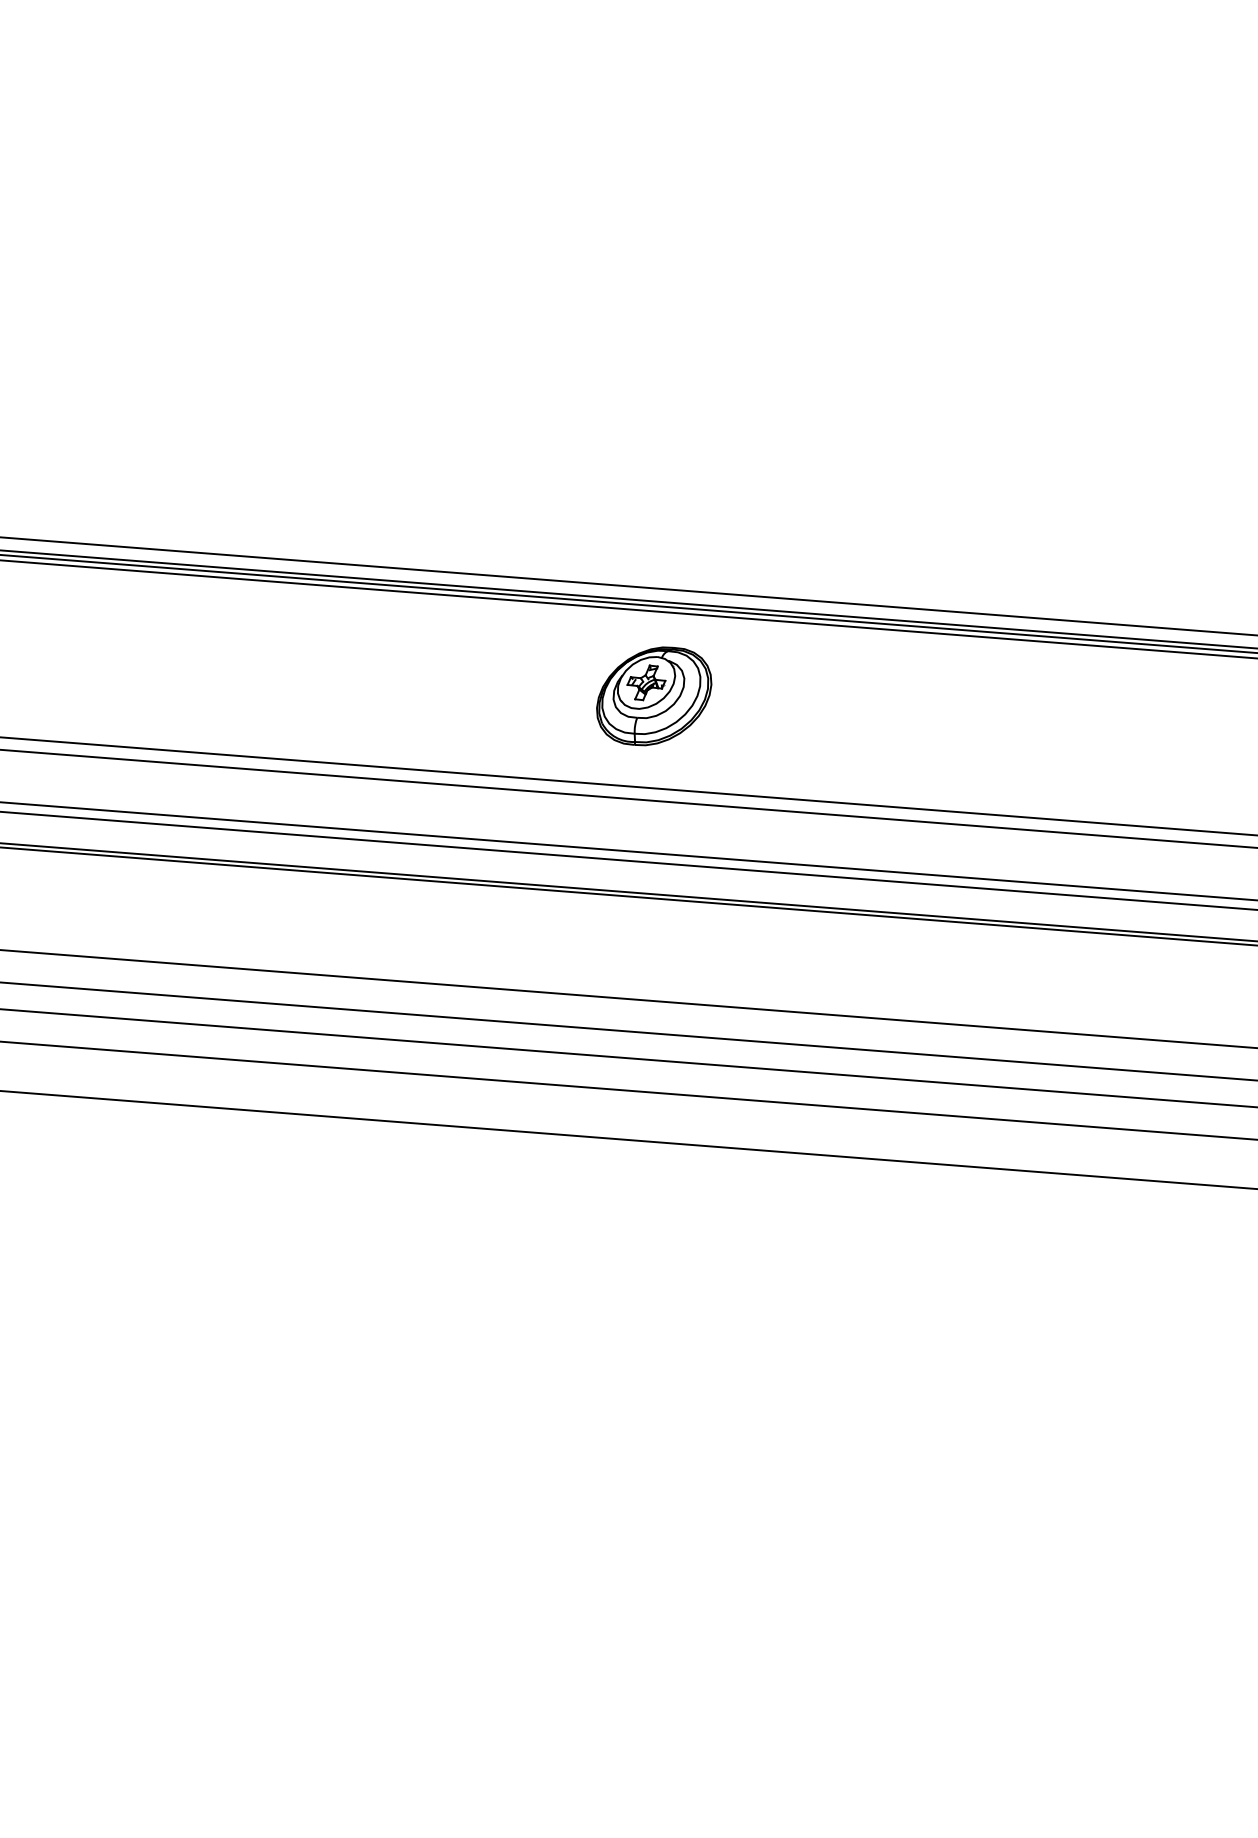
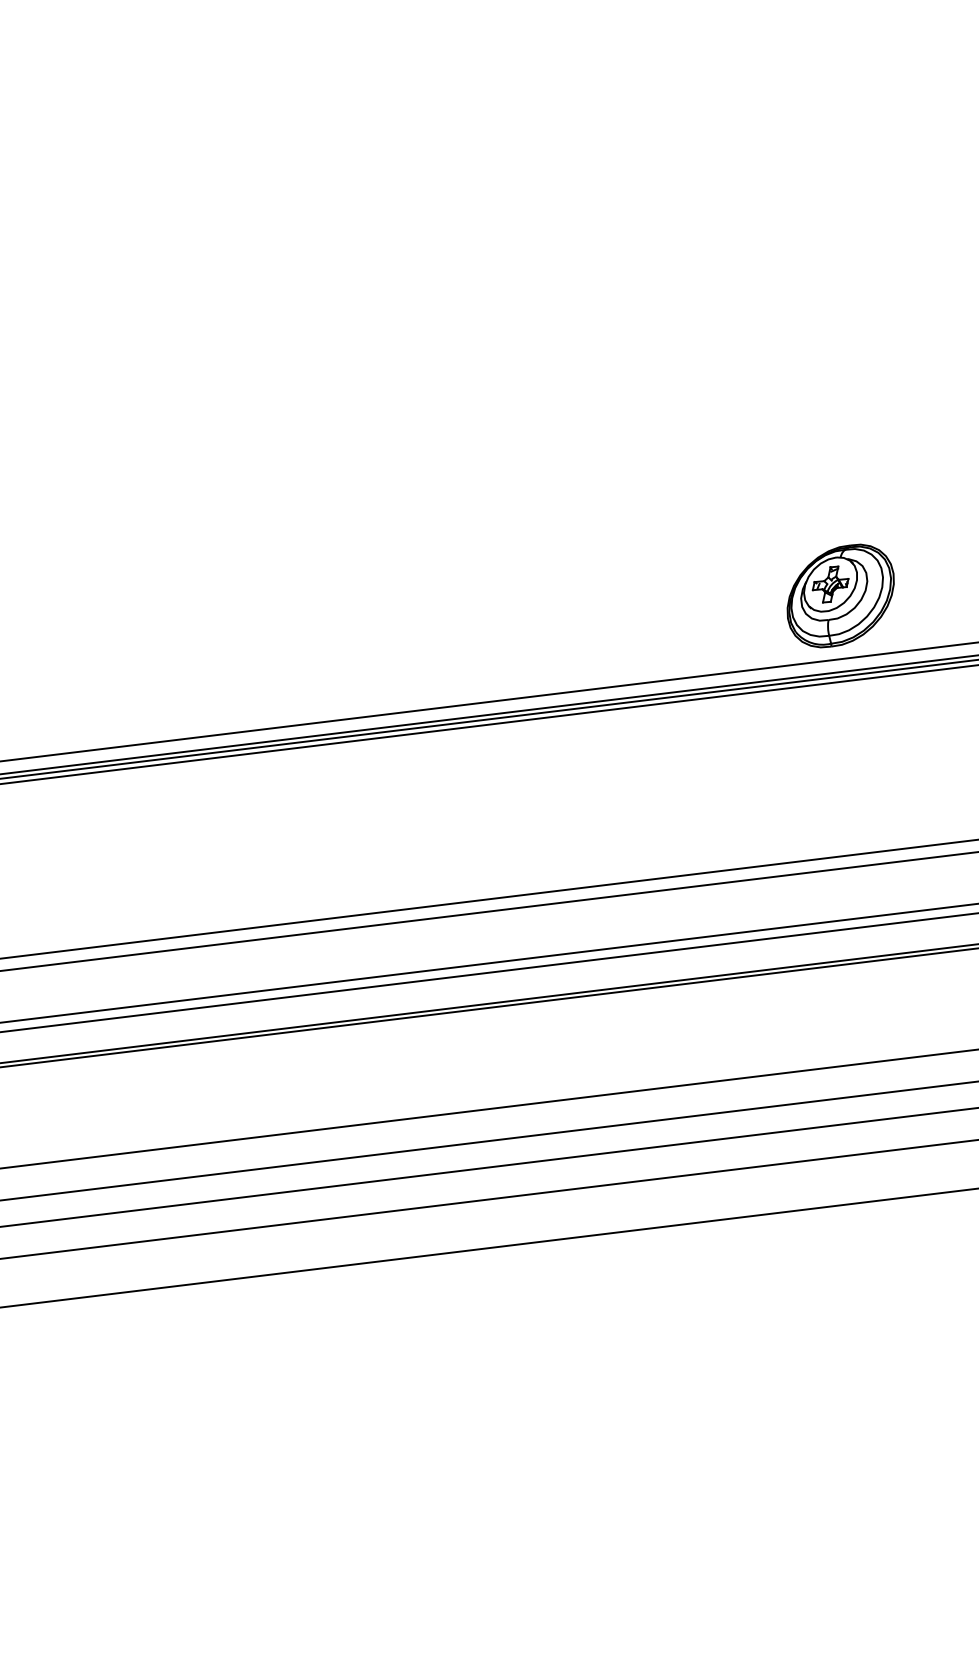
part: (654, 696) -> (841, 596), moved

